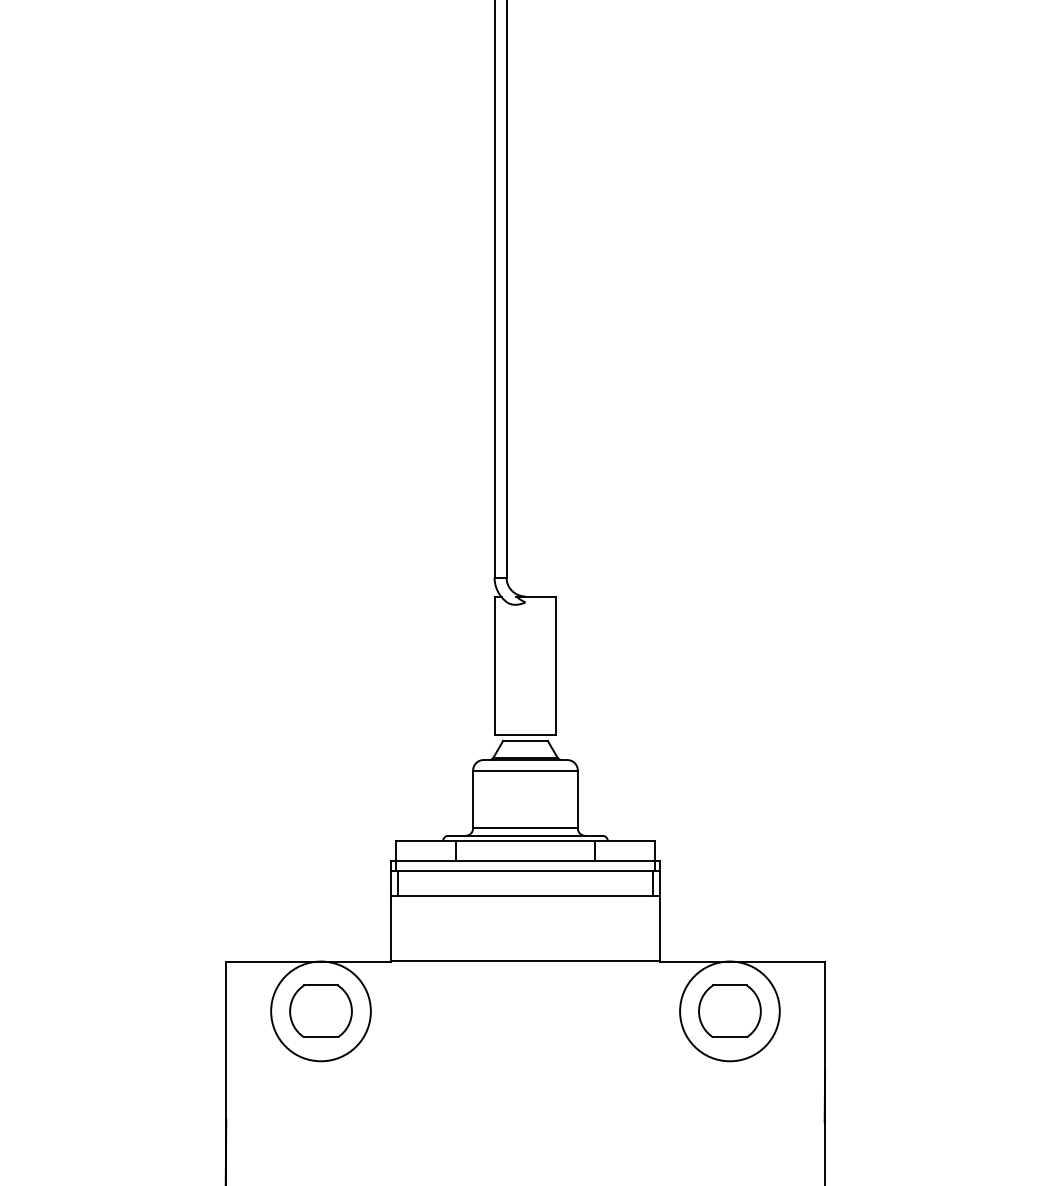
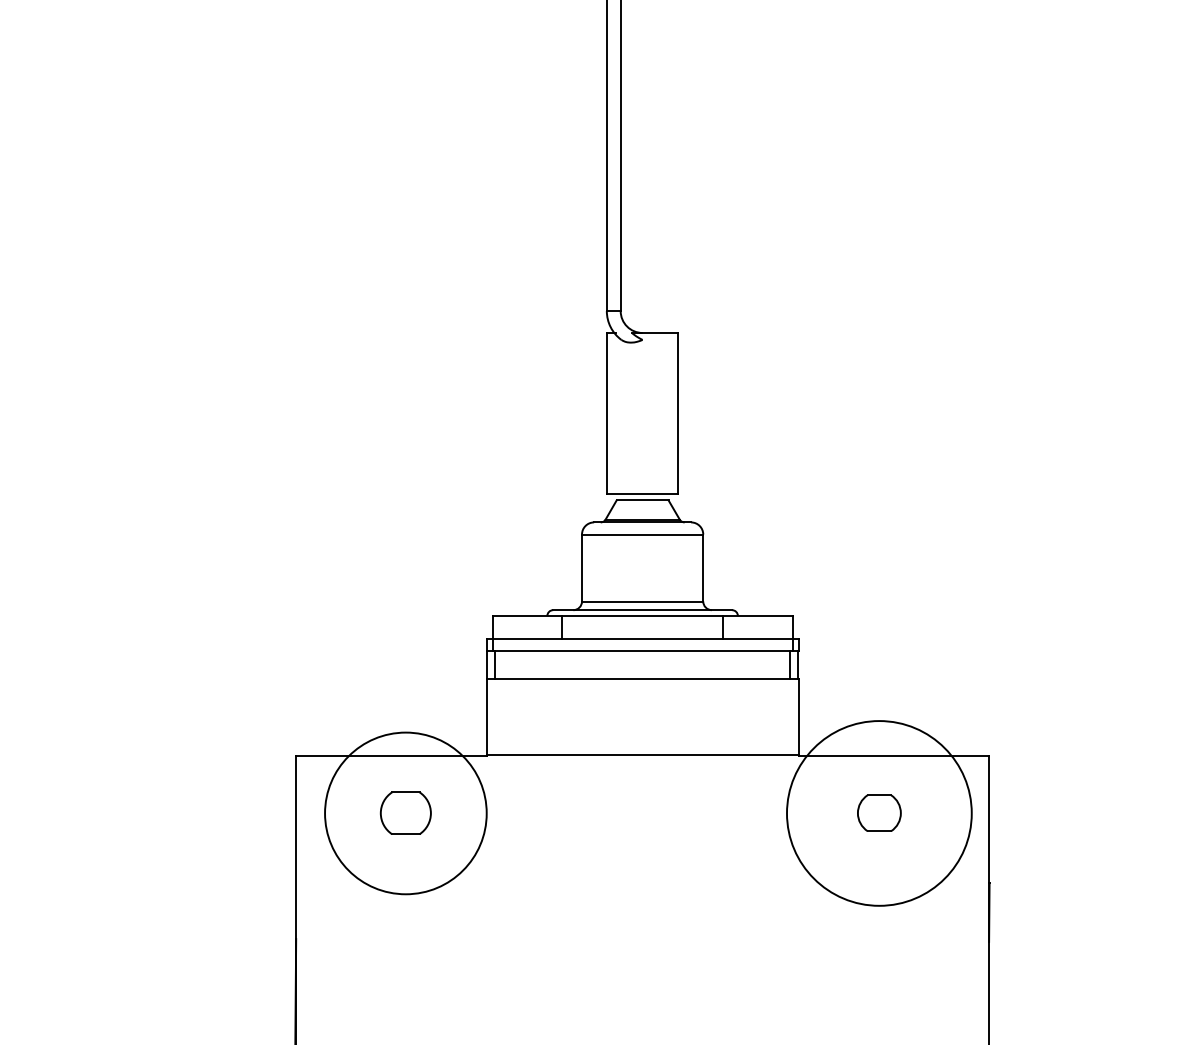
part: (320, 1010) -> (405, 812), size x0.7
part: (729, 1010) -> (878, 812), size x0.6
circle: (320, 1011) -> (405, 813), size x1.4
circle: (729, 1011) -> (878, 813), size x1.6

